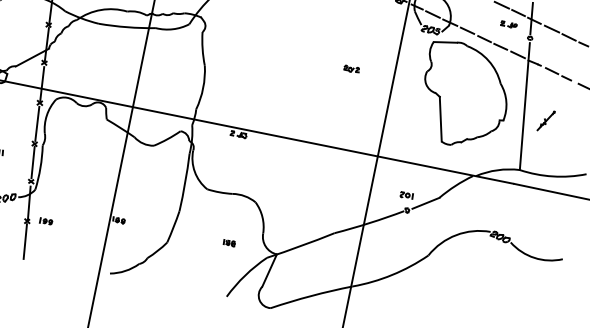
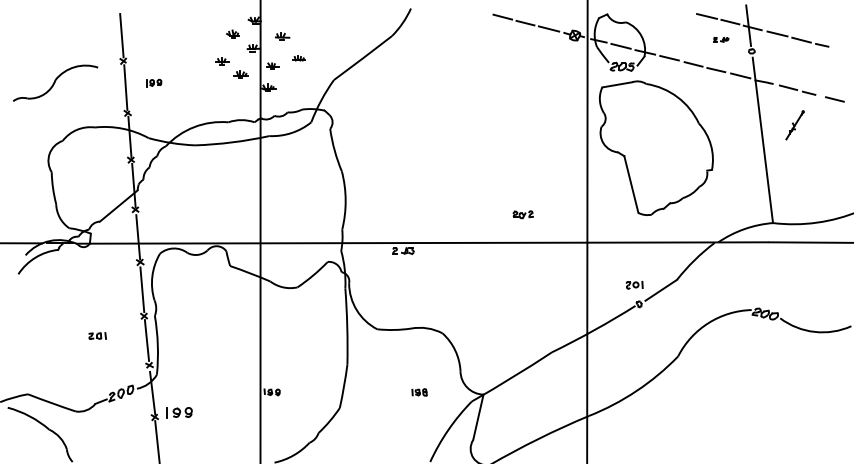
part: (509, 24) -> (721, 39), size x0.7
part: (351, 68) -> (522, 214), moved
part: (465, 95) -> (656, 147), moved
part: (545, 121) -> (794, 125), moved
part: (45, 221) -> (178, 412), size x1.6

